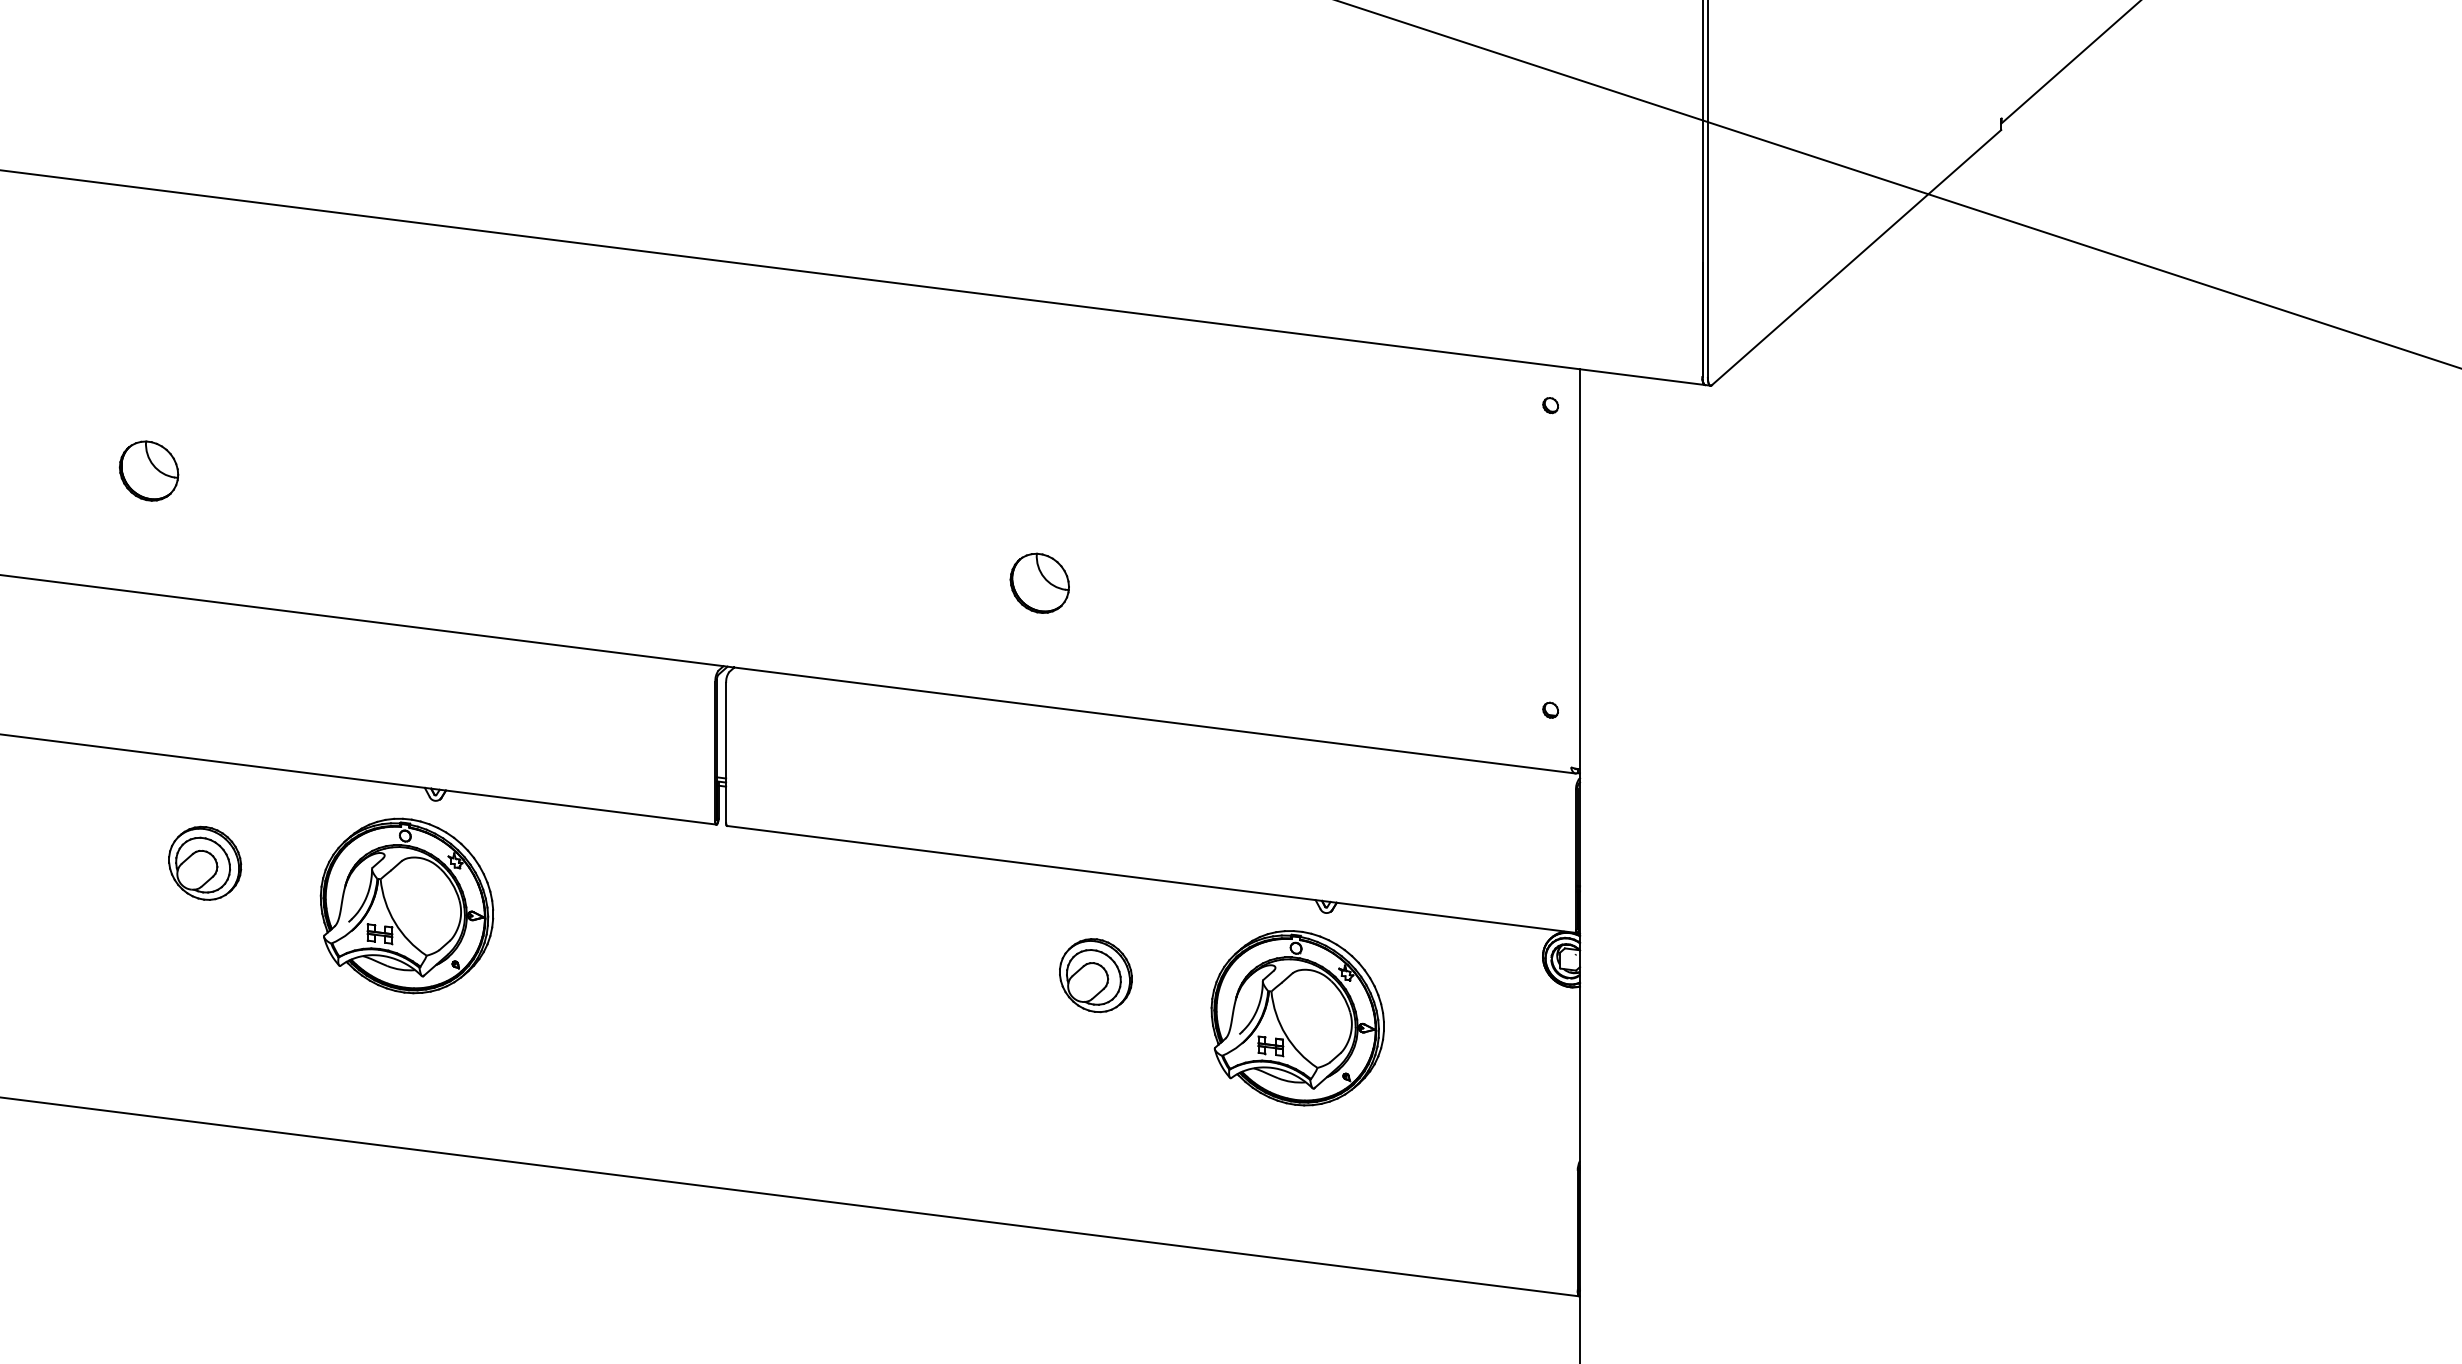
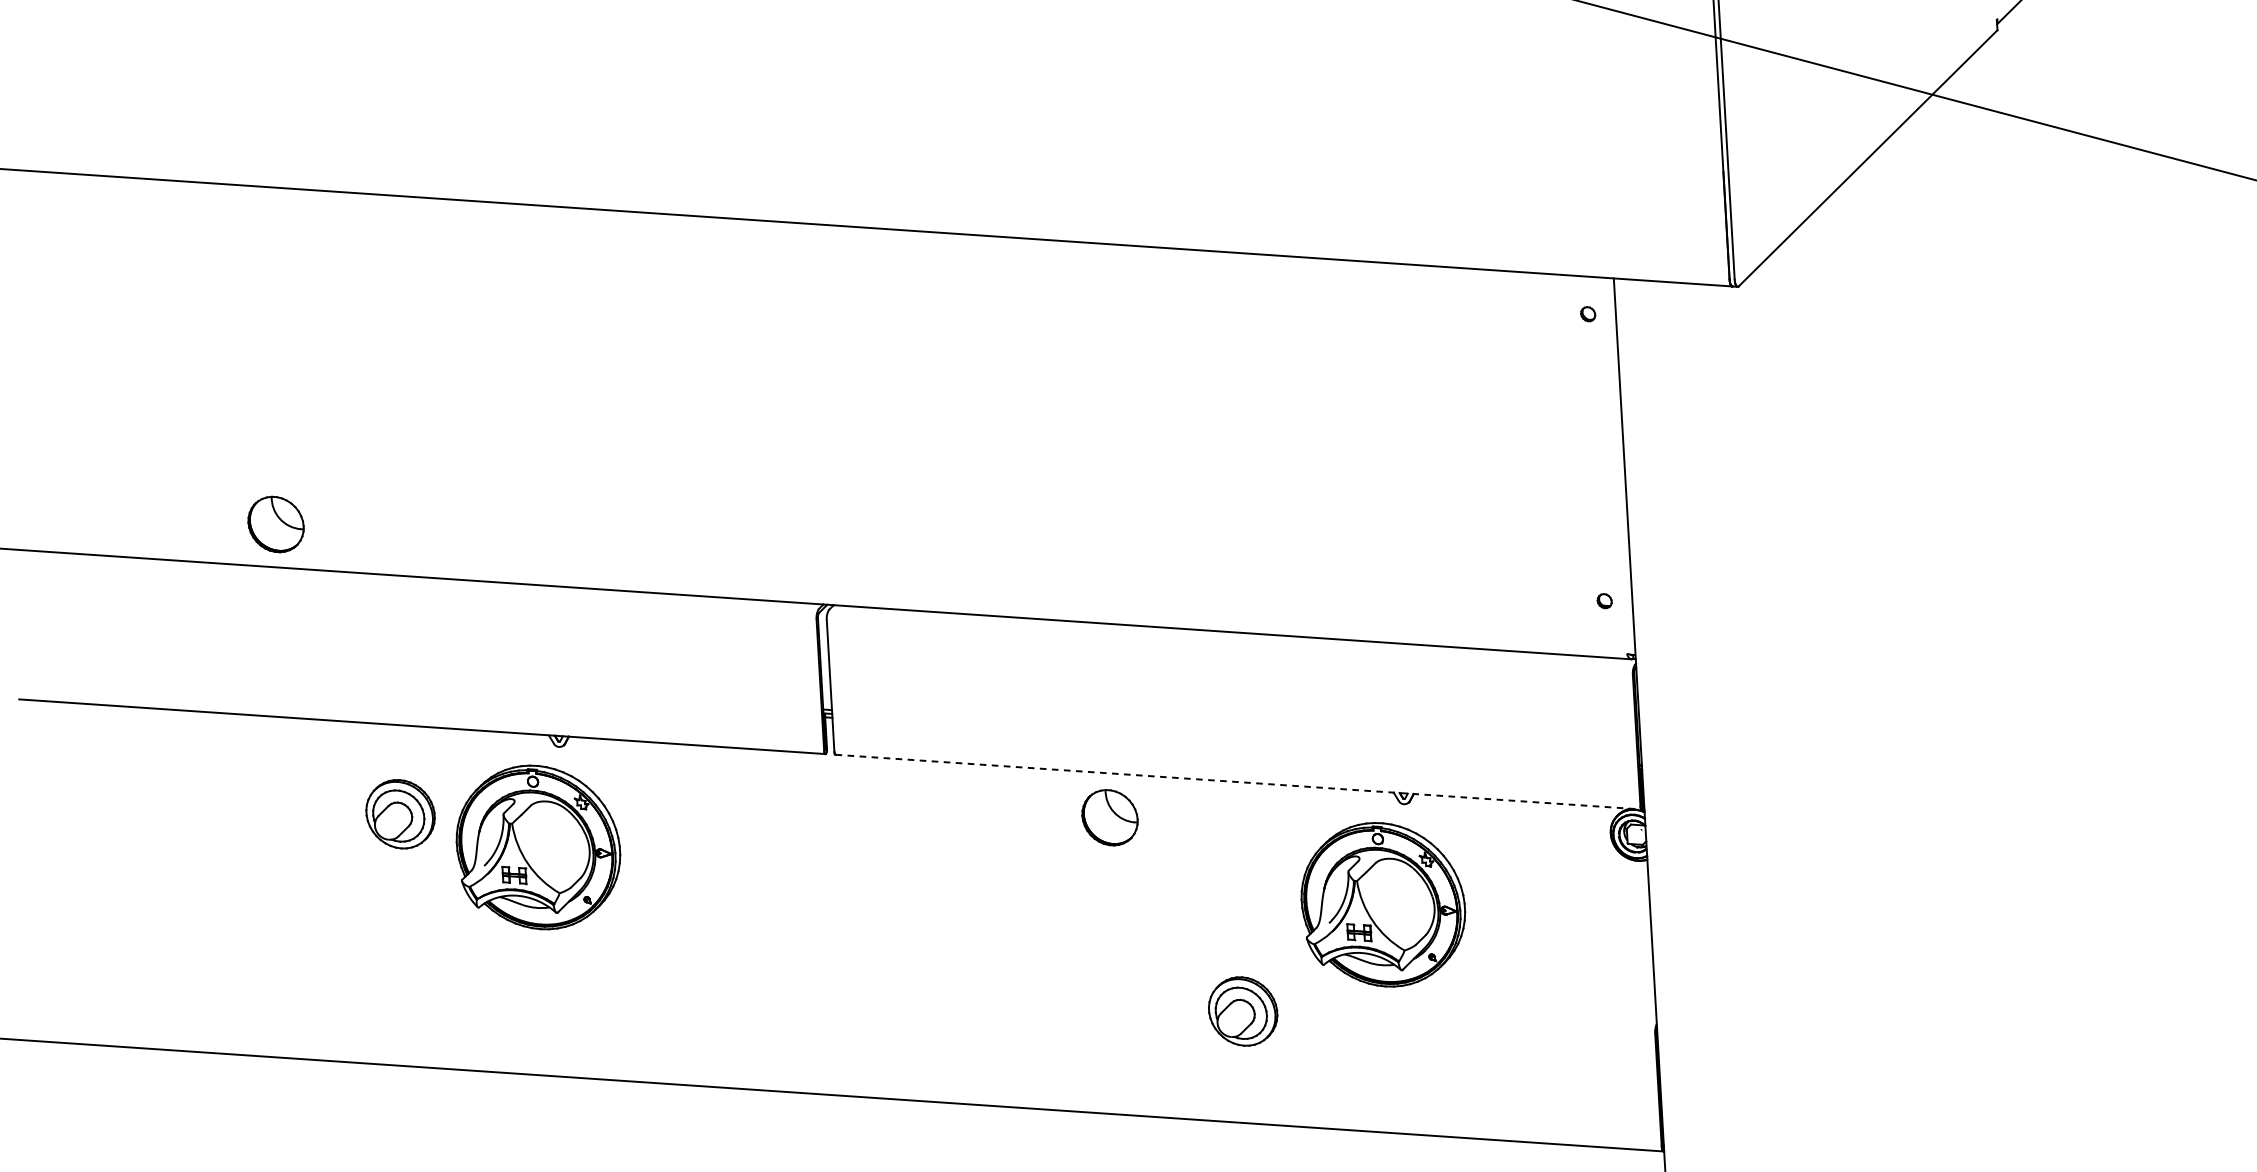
part: (148, 470) -> (275, 523), moved
part: (1039, 582) -> (1109, 816), moved
part: (205, 862) -> (400, 813), moved
line: (1152, 879) -> (1238, 782), solid -> dashed
part: (1095, 975) -> (1242, 1011), moved

